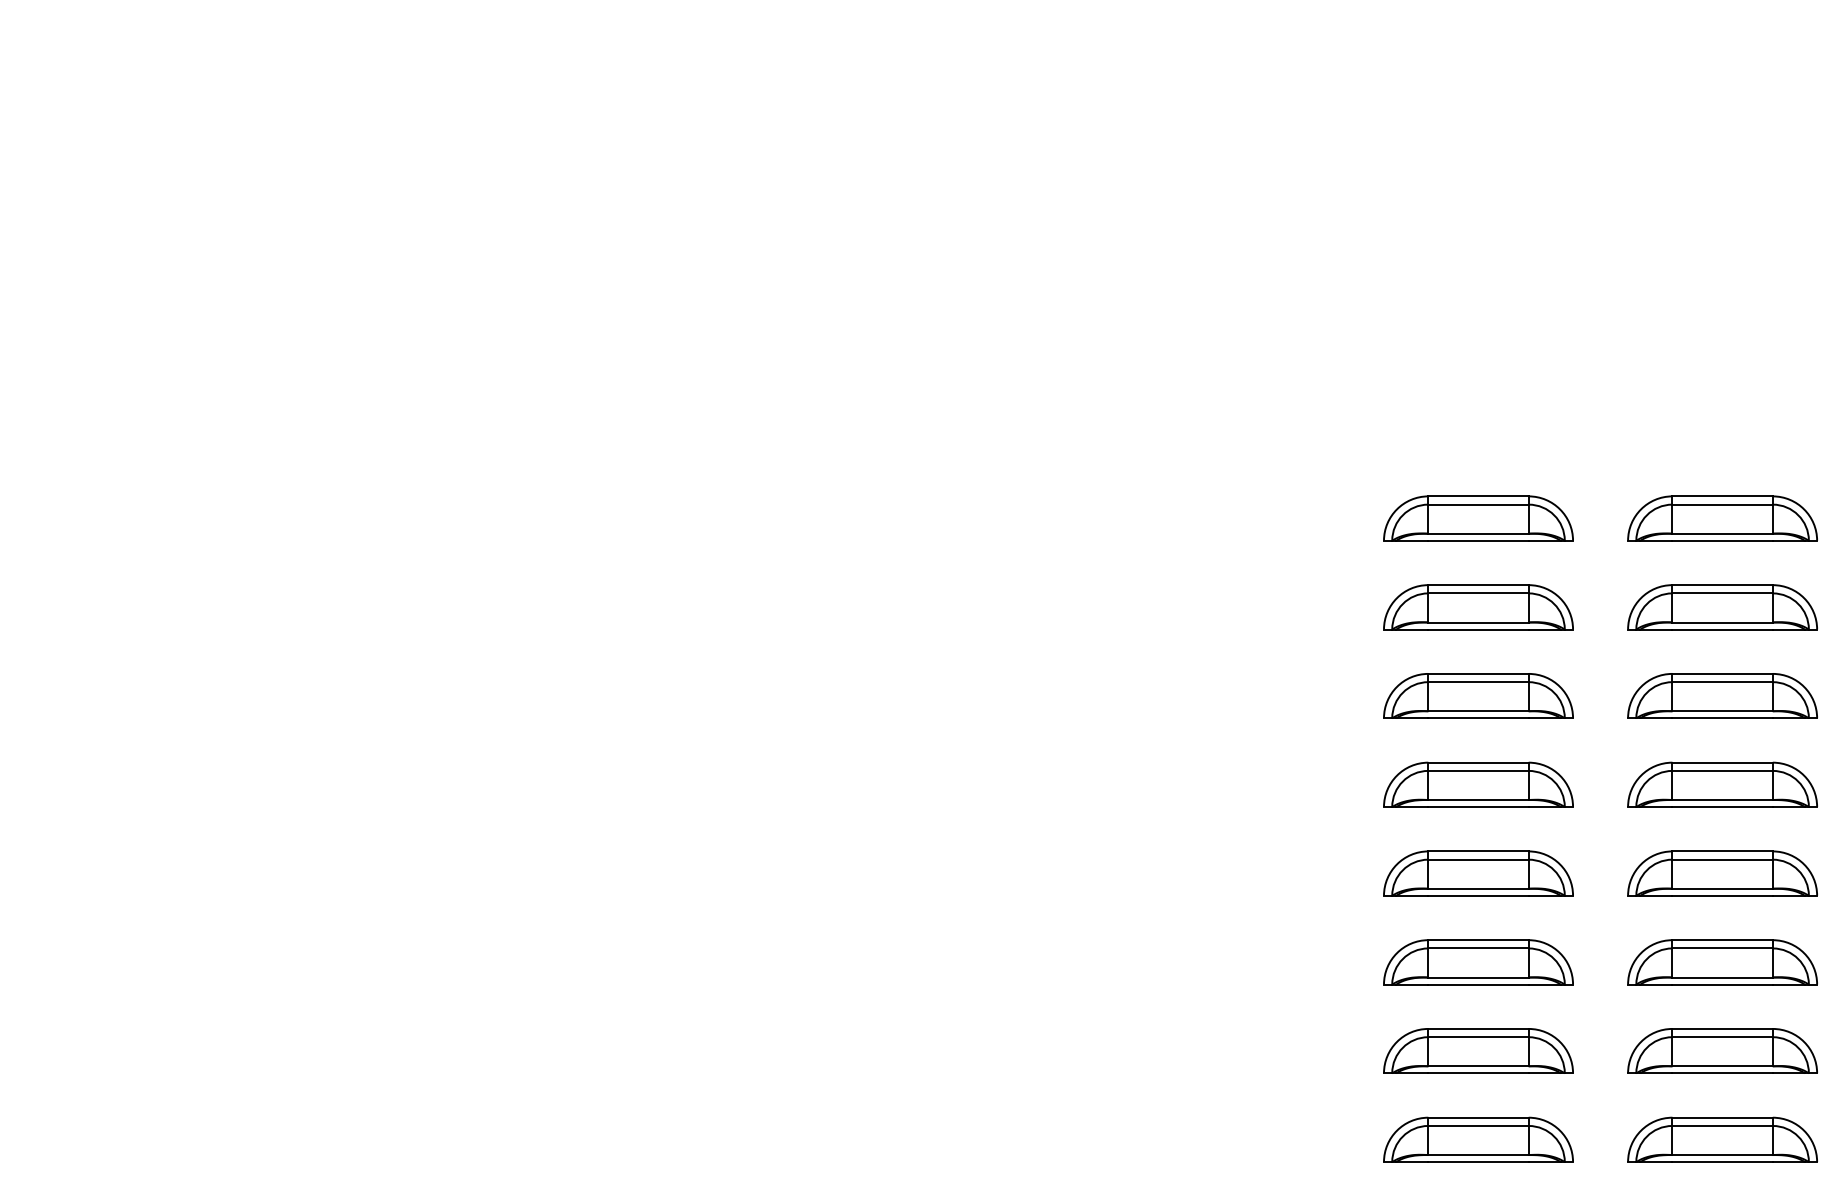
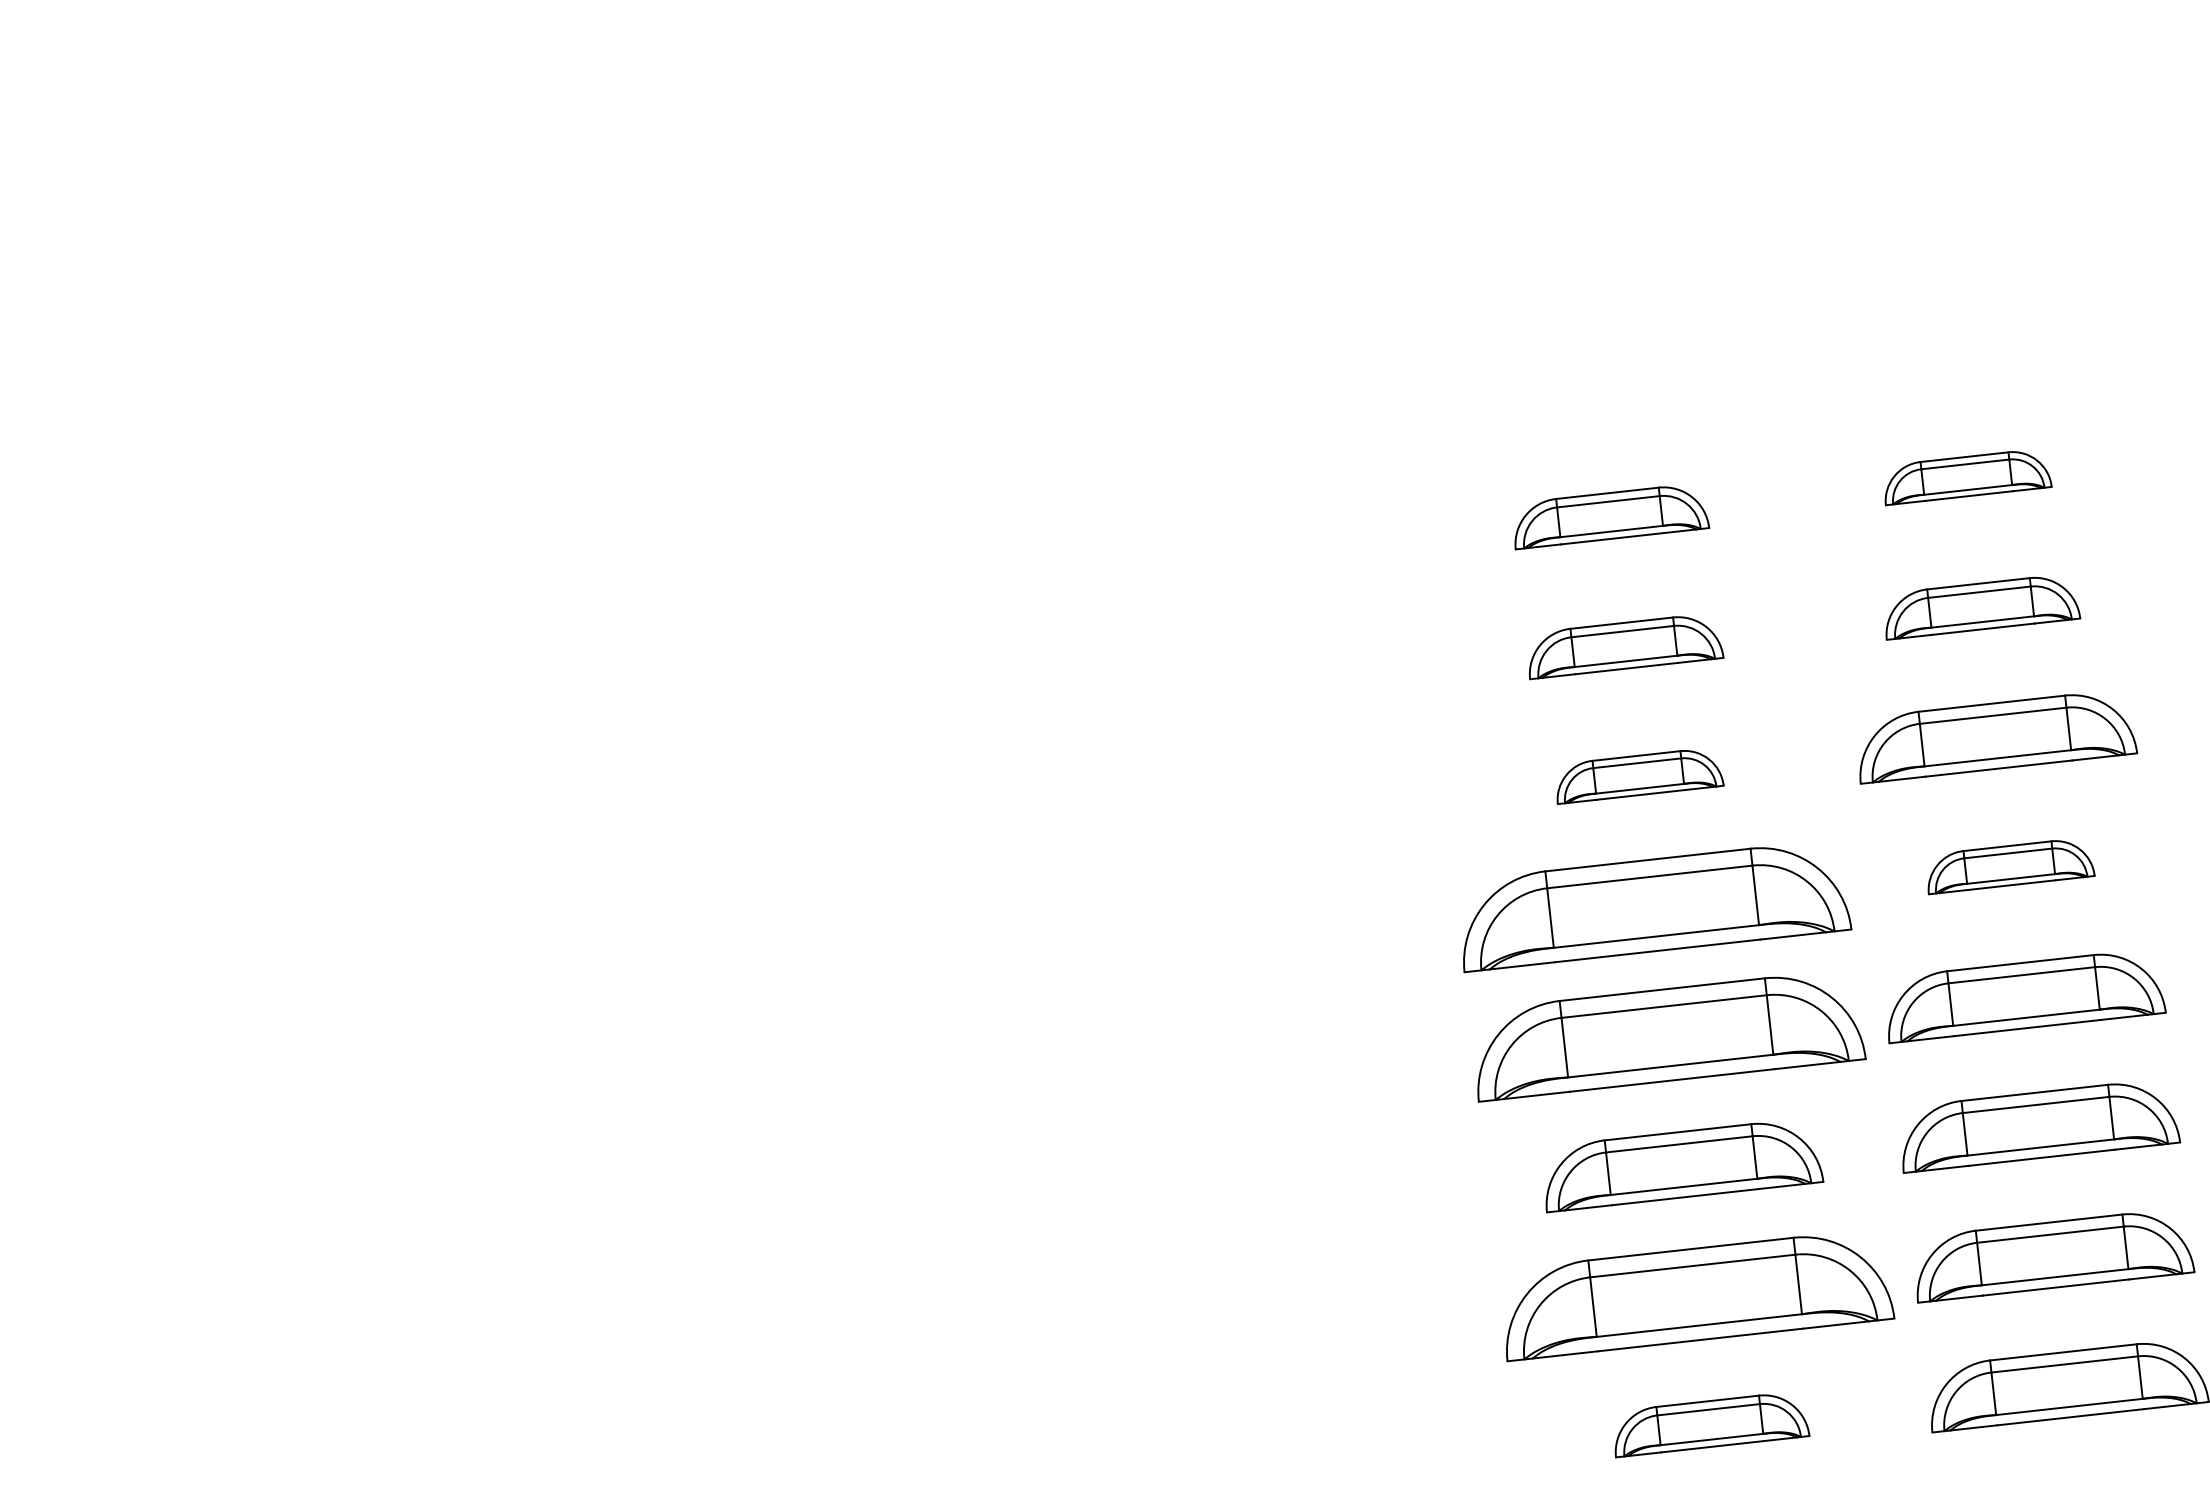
part: (1478, 518) -> (1609, 515), size x0.7
part: (1722, 518) -> (1966, 476), size x0.6
part: (1478, 607) -> (1624, 646), size x0.7
part: (1722, 607) -> (1980, 606), size x0.7
part: (1478, 695) -> (1638, 774), size x0.6
part: (1478, 784) -> (1652, 904), size x1.4
part: (1722, 784) -> (2009, 865), size x0.6
part: (1478, 873) -> (1667, 1034), size x1.4
part: (1478, 1050) -> (1695, 1293), size x1.4
part: (1478, 1139) -> (1710, 1423), size x0.7

